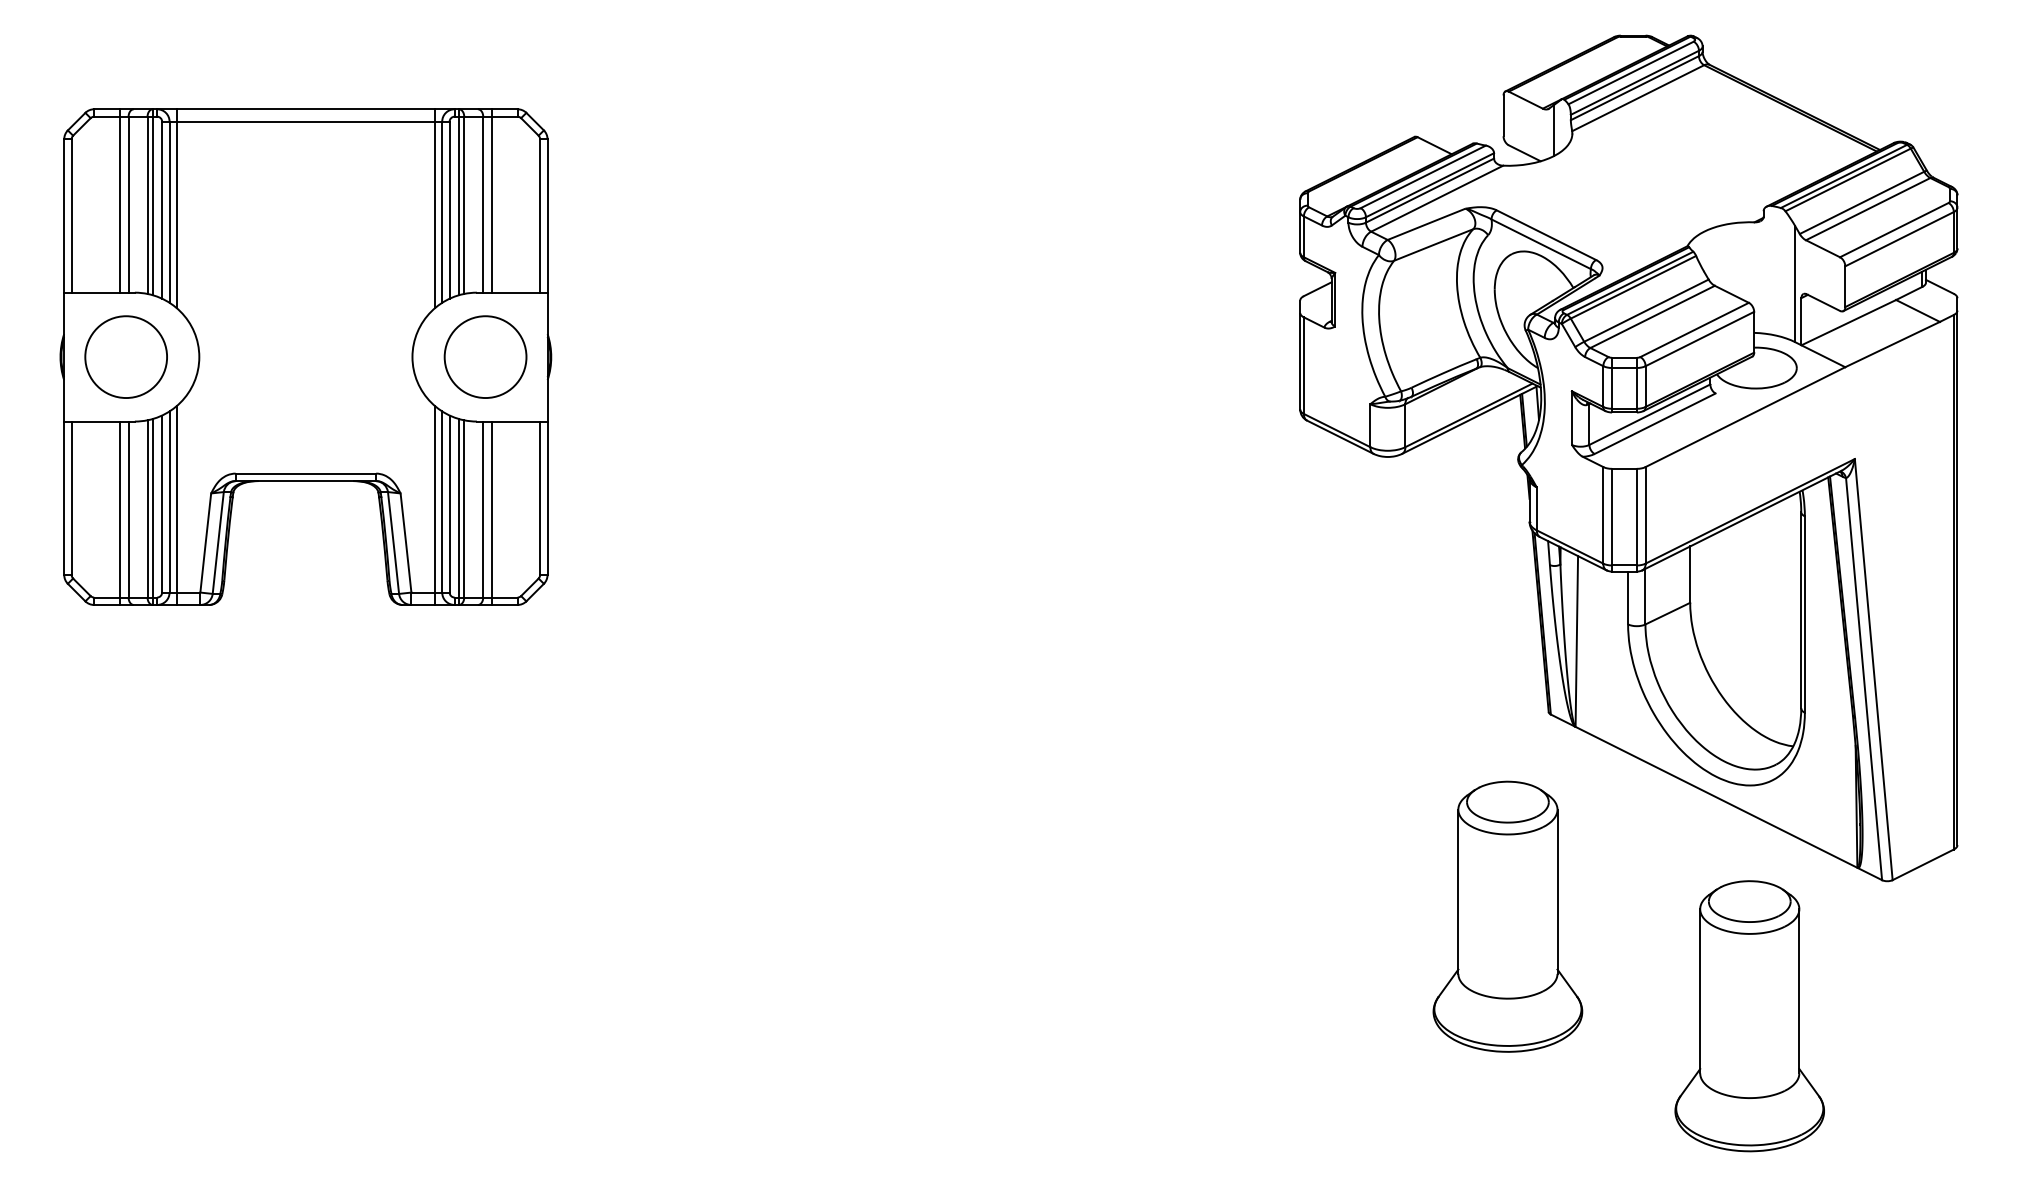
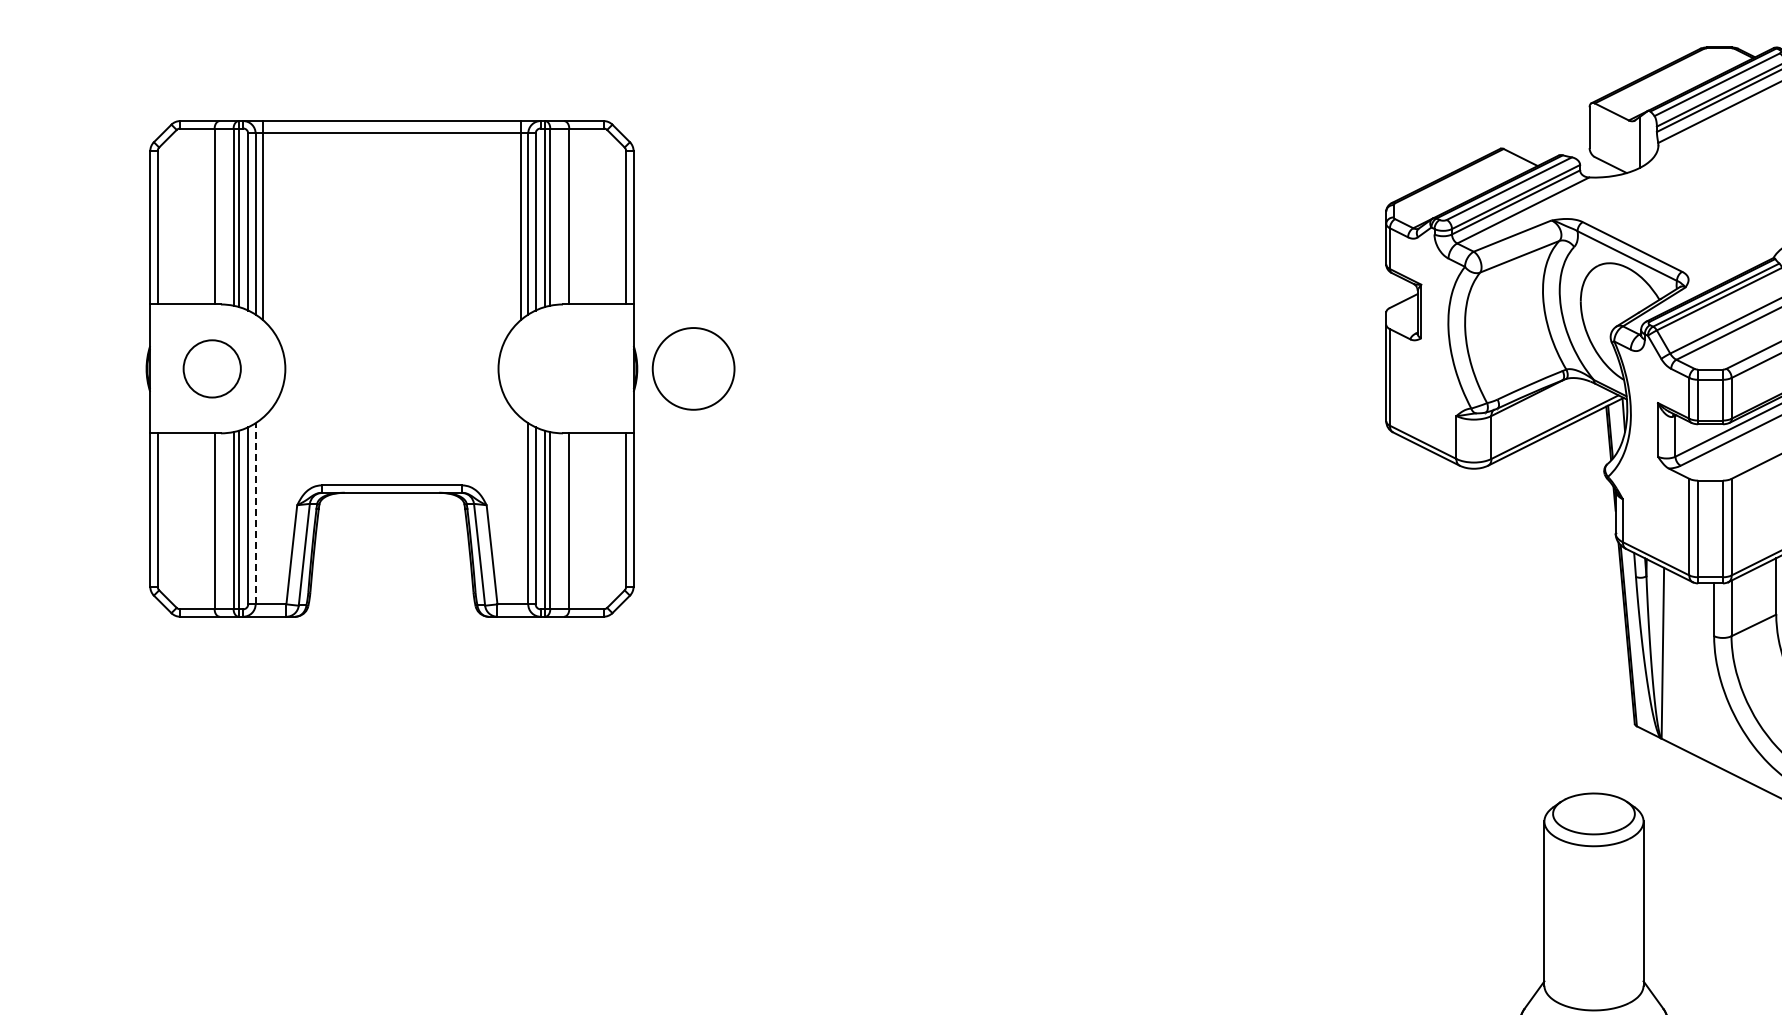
line: (119, 200) -> (205, 212), removed
line: (491, 200) -> (577, 212), removed
circle: (485, 356) -> (693, 368), moved
circle: (126, 357) -> (212, 369), size x0.7
line: (169, 502) -> (255, 514), solid -> dashed
line: (177, 504) -> (263, 516), removed
line: (434, 504) -> (520, 516), removed
line: (119, 512) -> (205, 524), removed
line: (491, 512) -> (577, 524), removed

